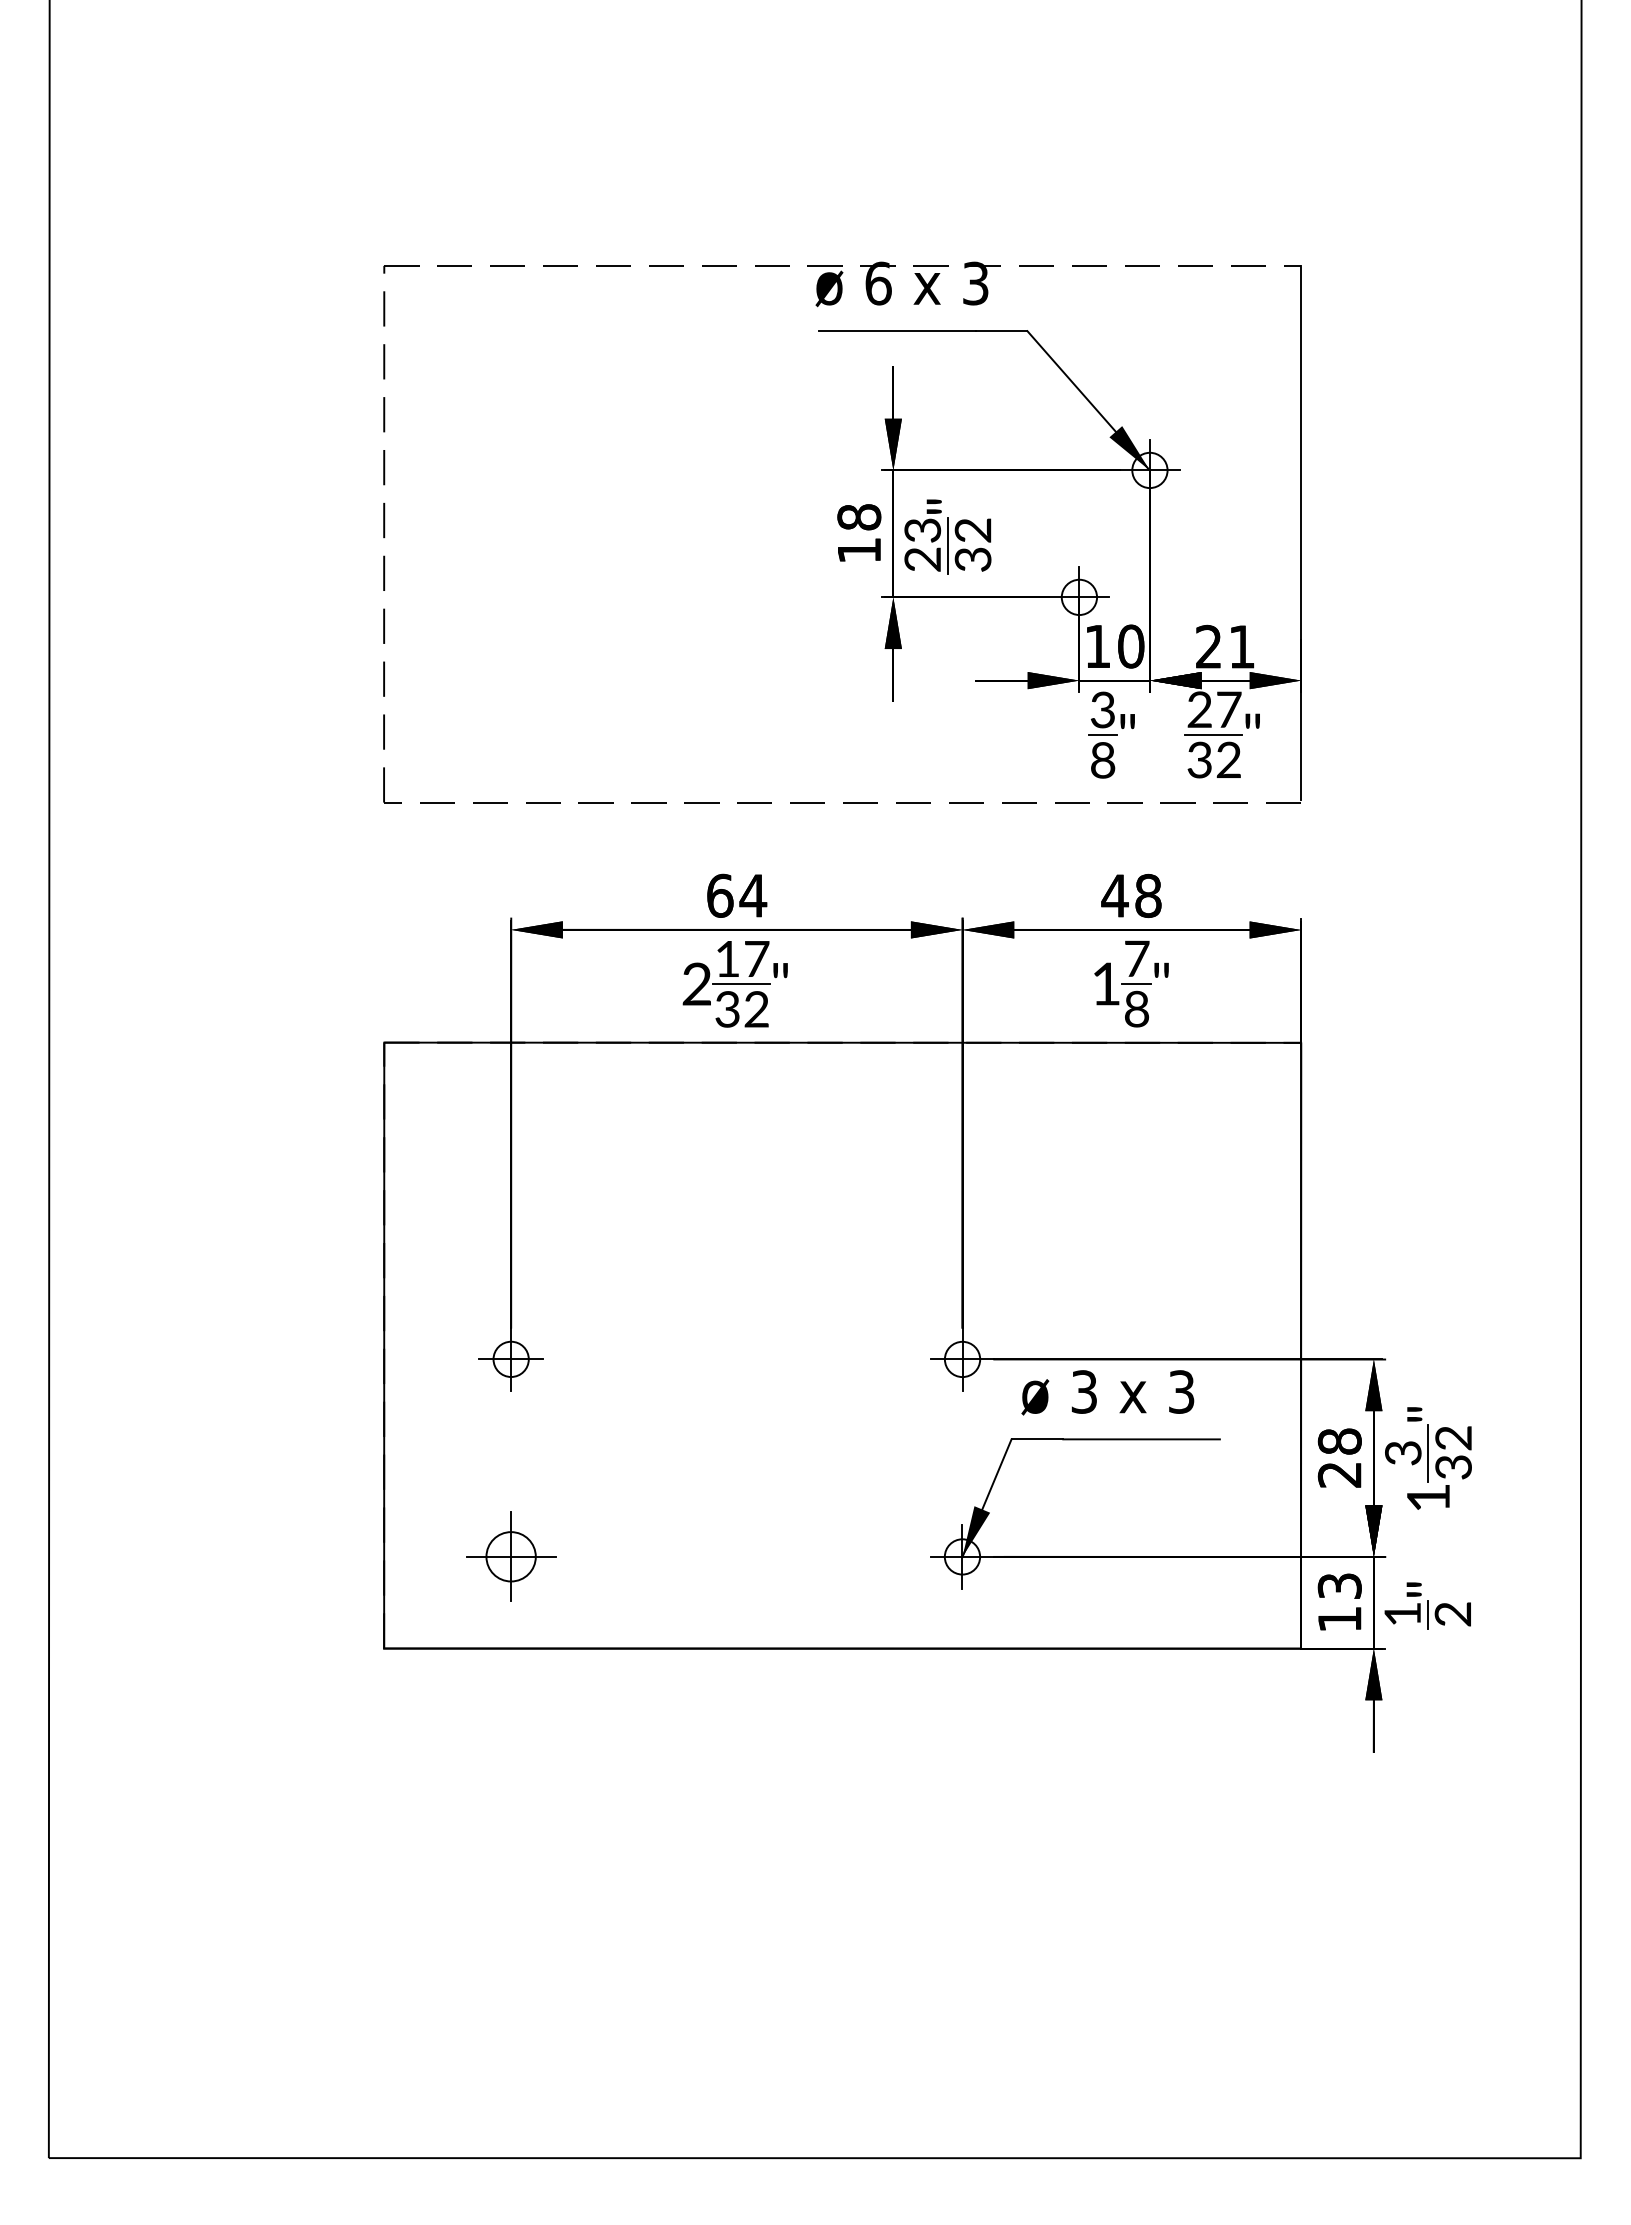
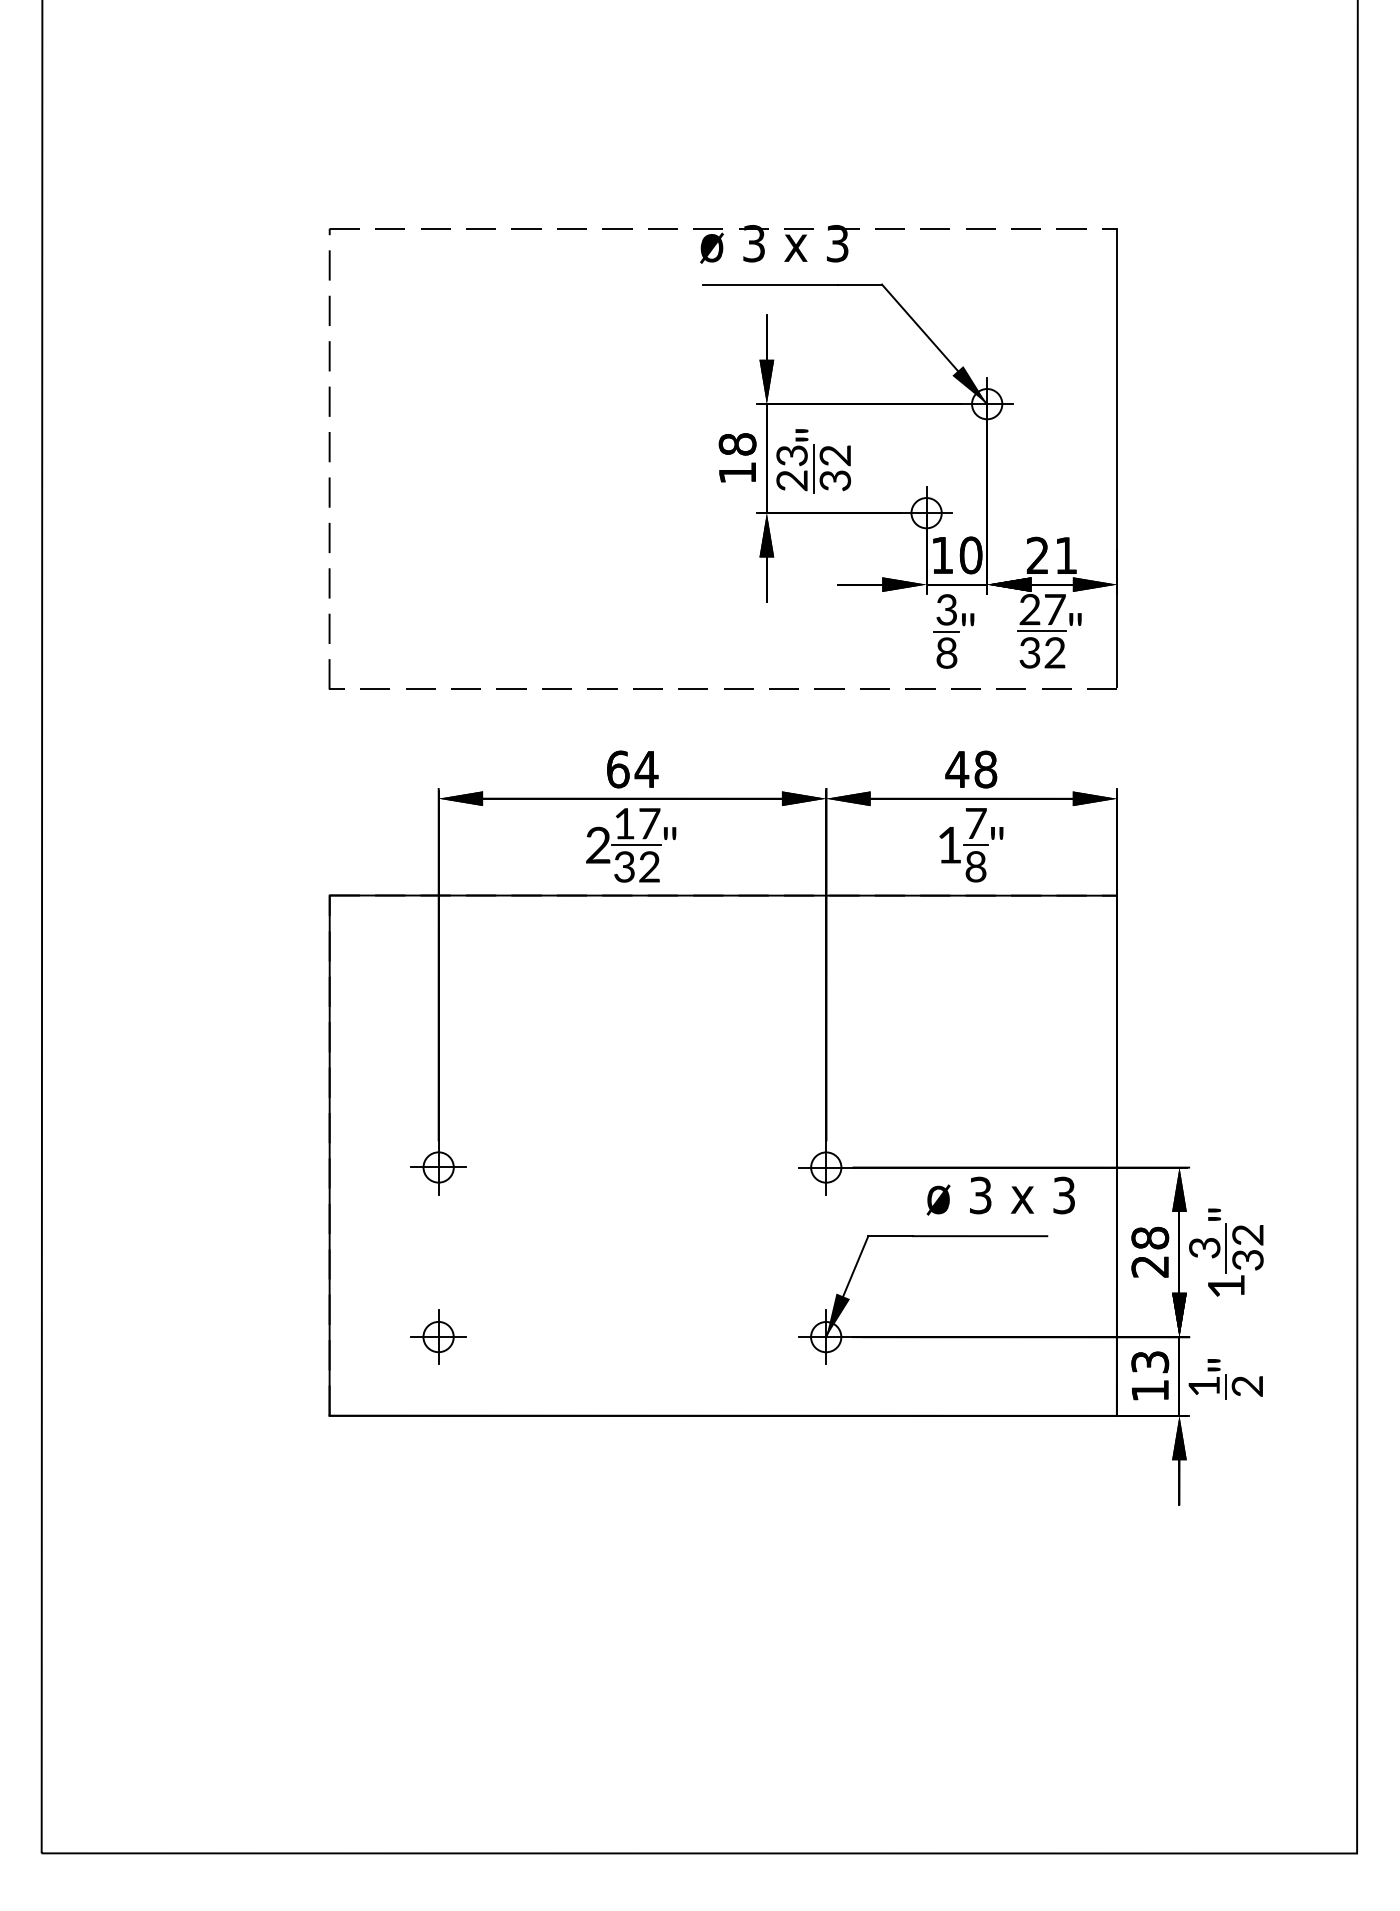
text: (878, 283) -> (754, 243), 6 -> 3
text: (1107, 1392) -> (1000, 1195), moved
part: (510, 1556) -> (438, 1336), size x0.71

